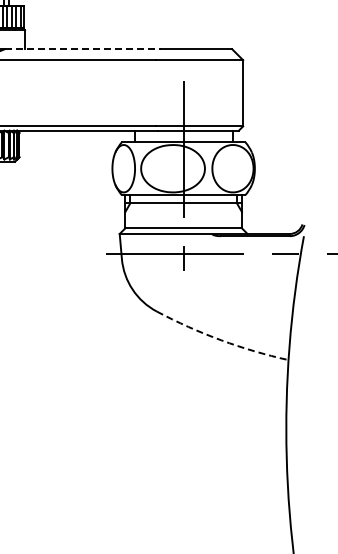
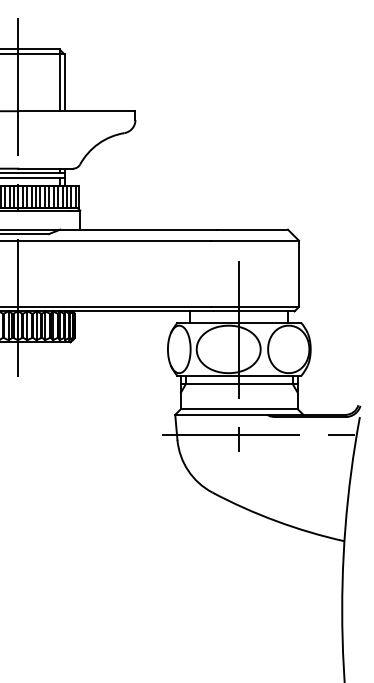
line: (83, 49) -> (138, 229), dashed -> solid
arc: (220, 340) -> (276, 521), dashed -> solid

